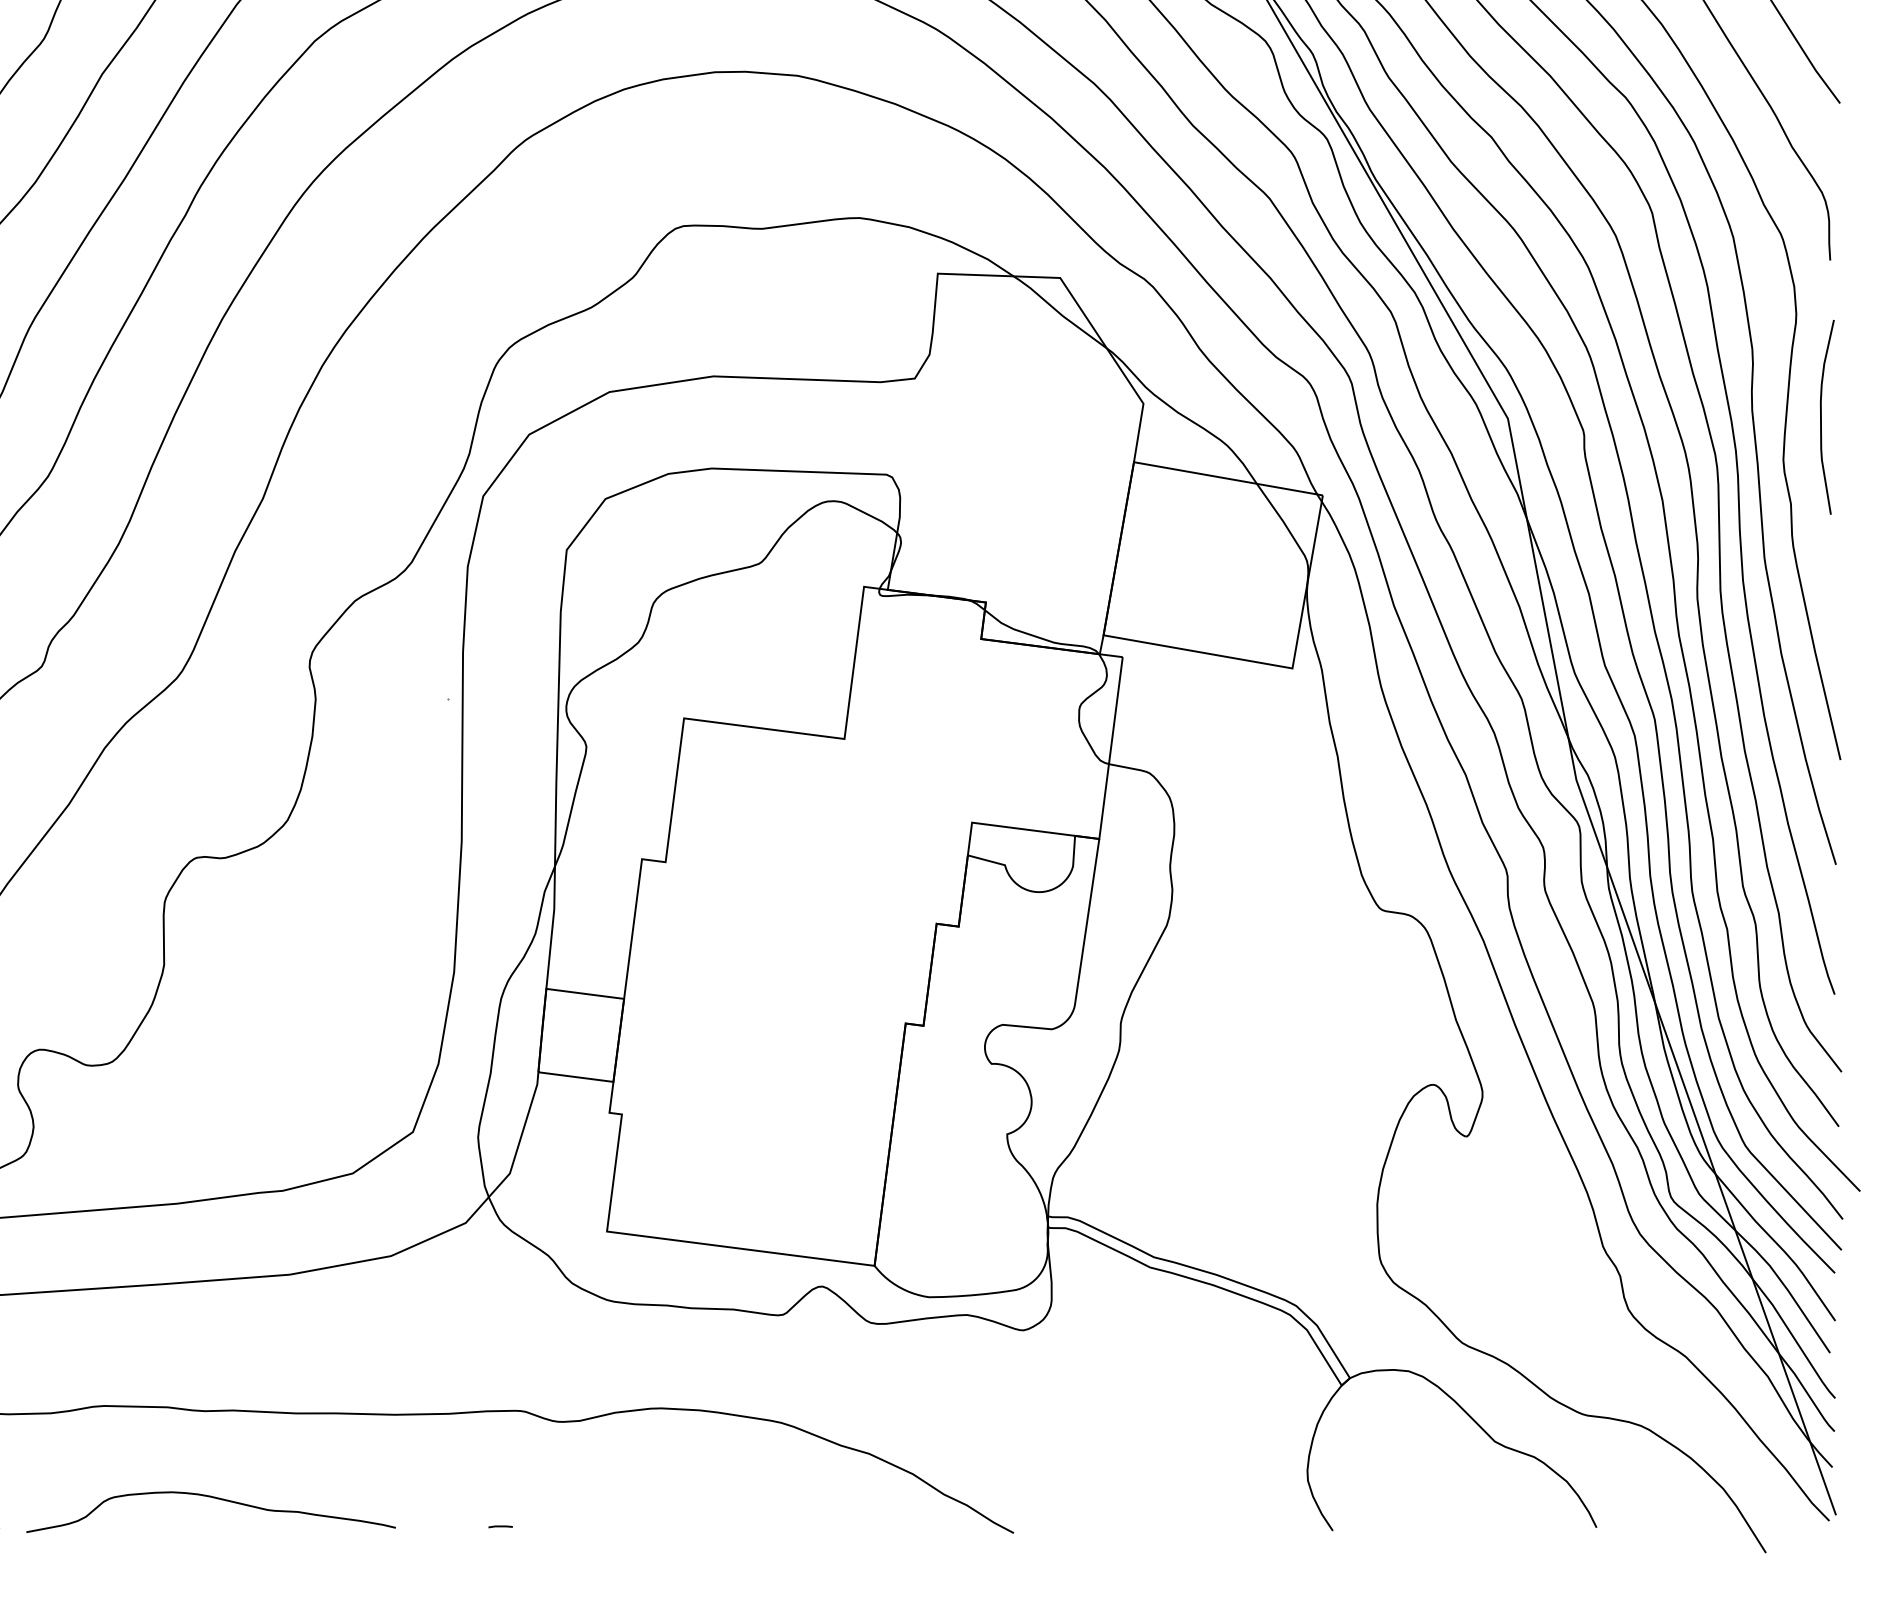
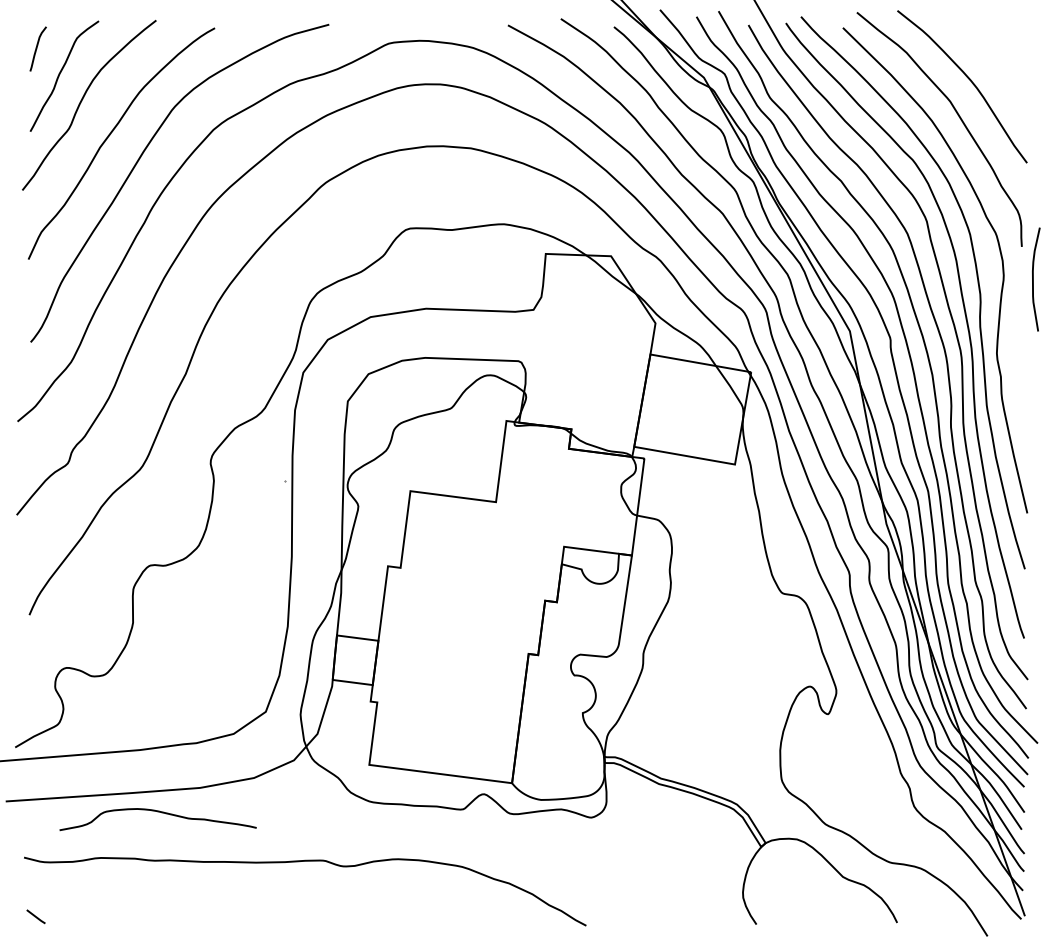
curve: (1822, 417) -> (1033, 279), moved
curve: (209, 1498) -> (157, 812), moved
line: (500, 1526) -> (312, 922), removed

